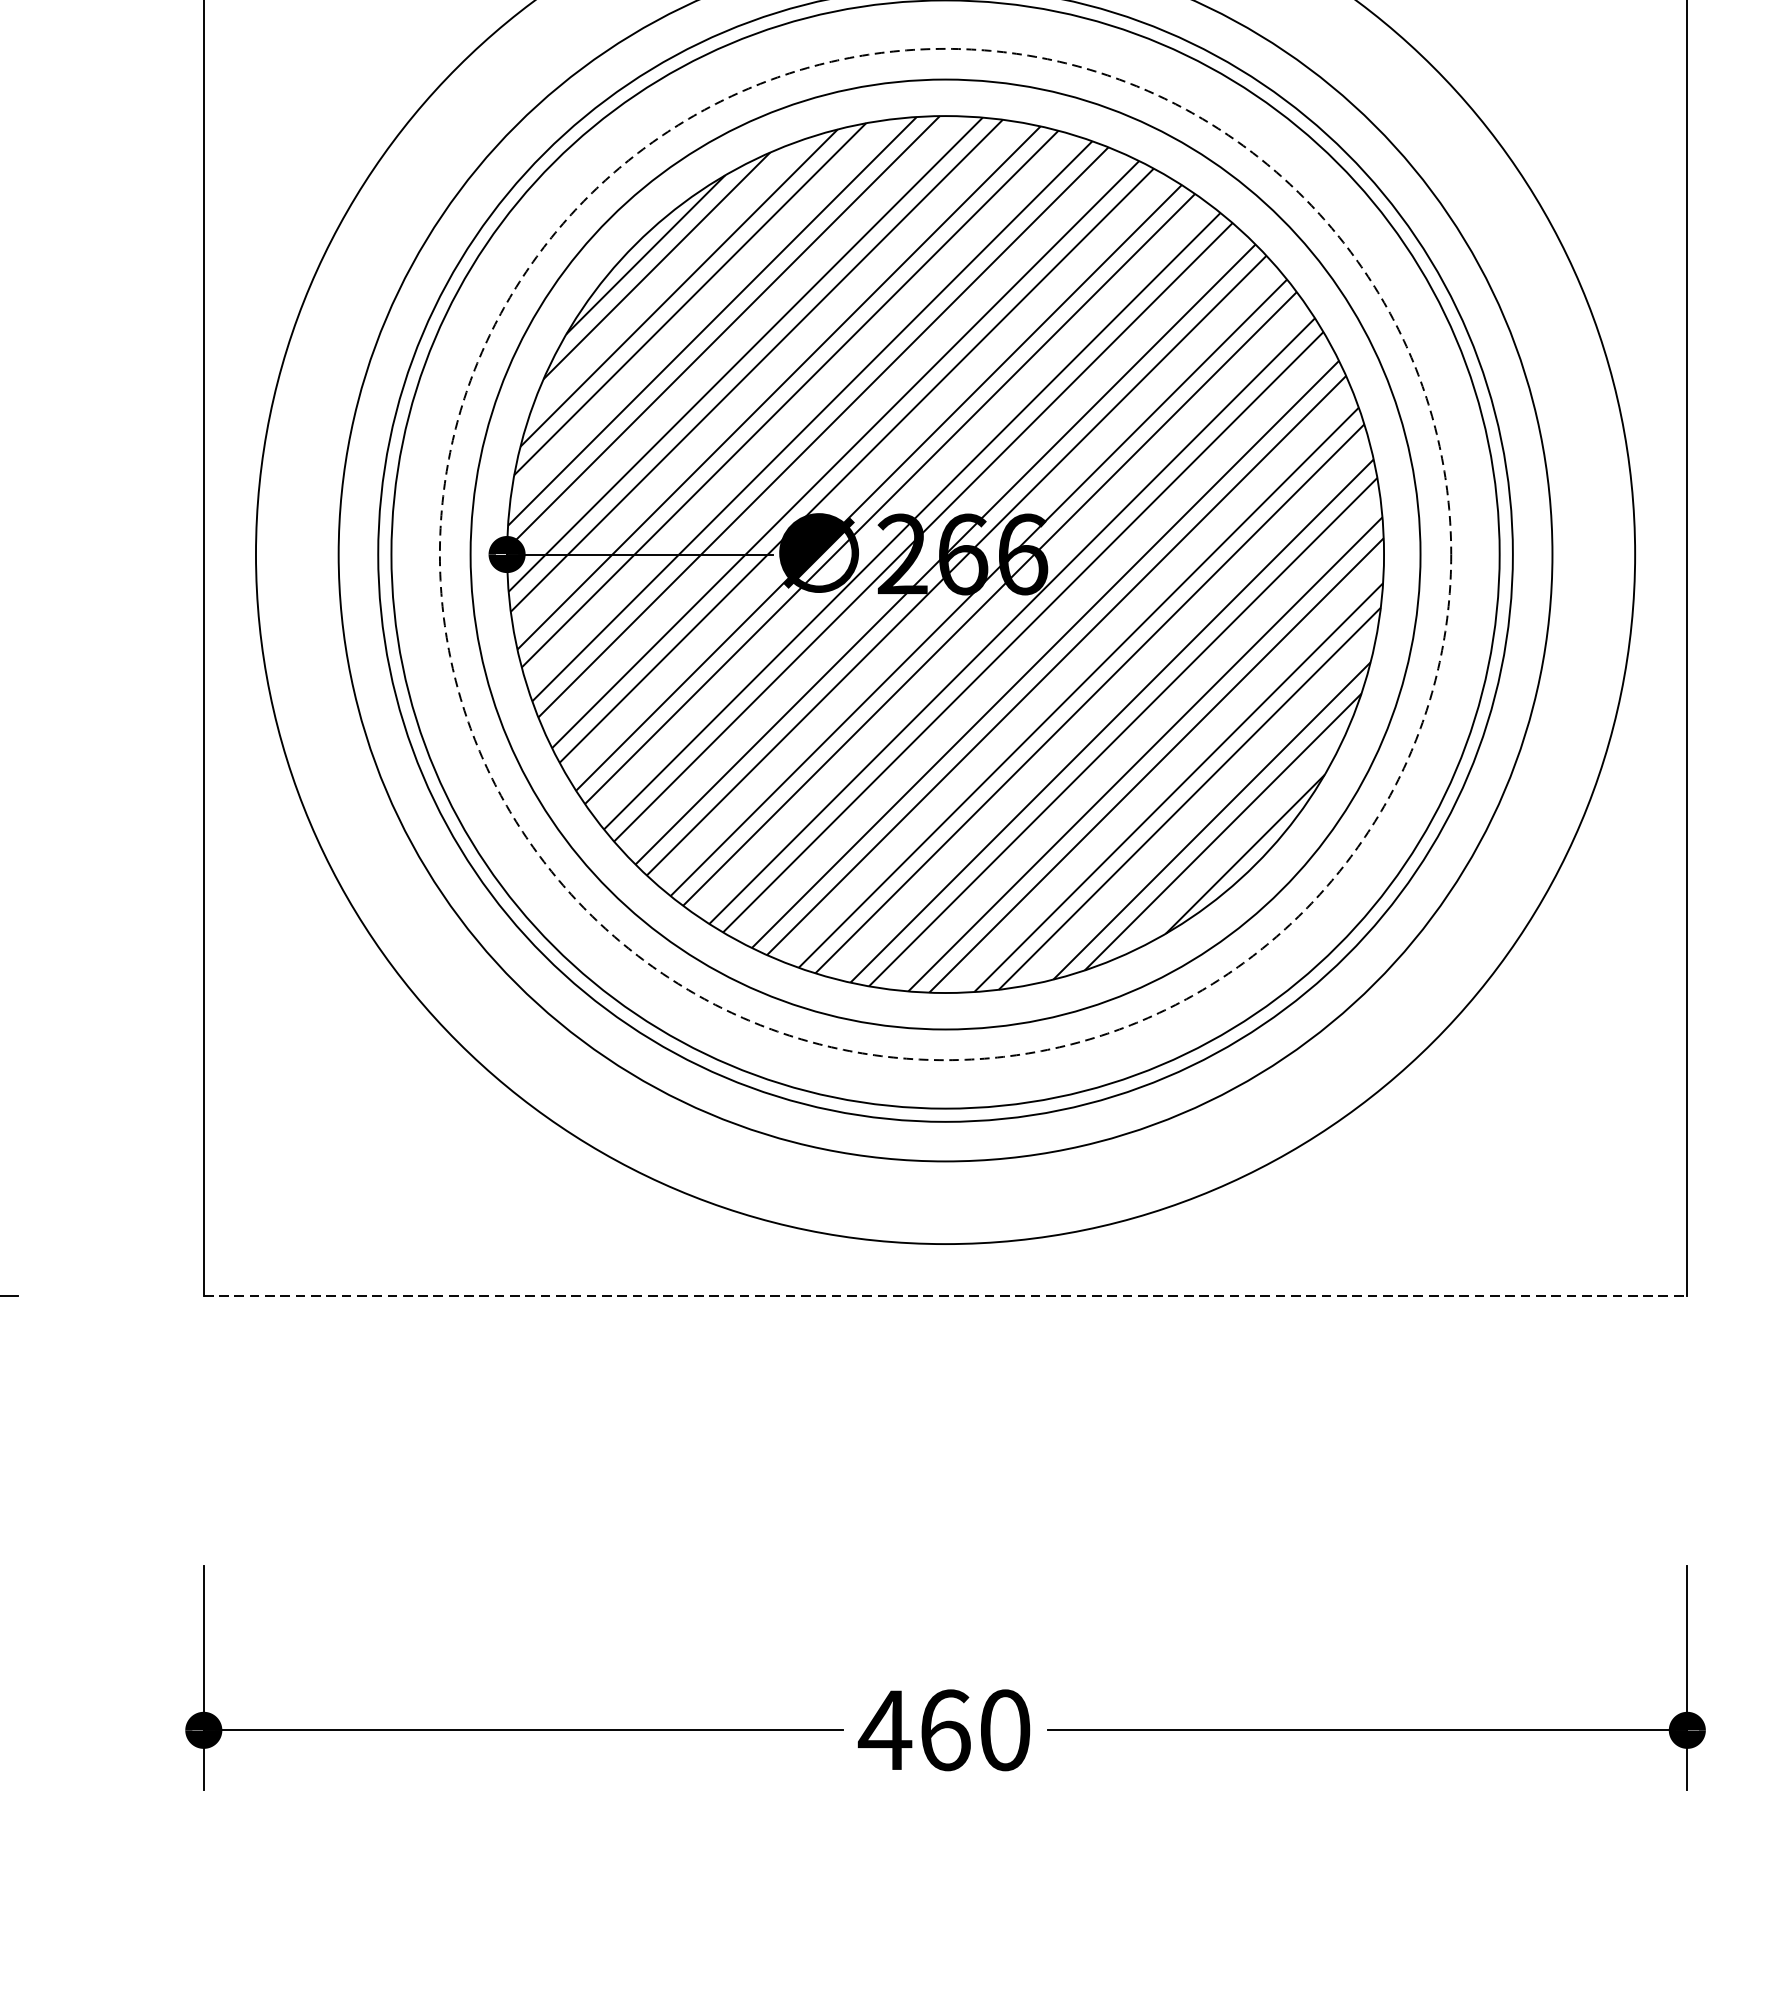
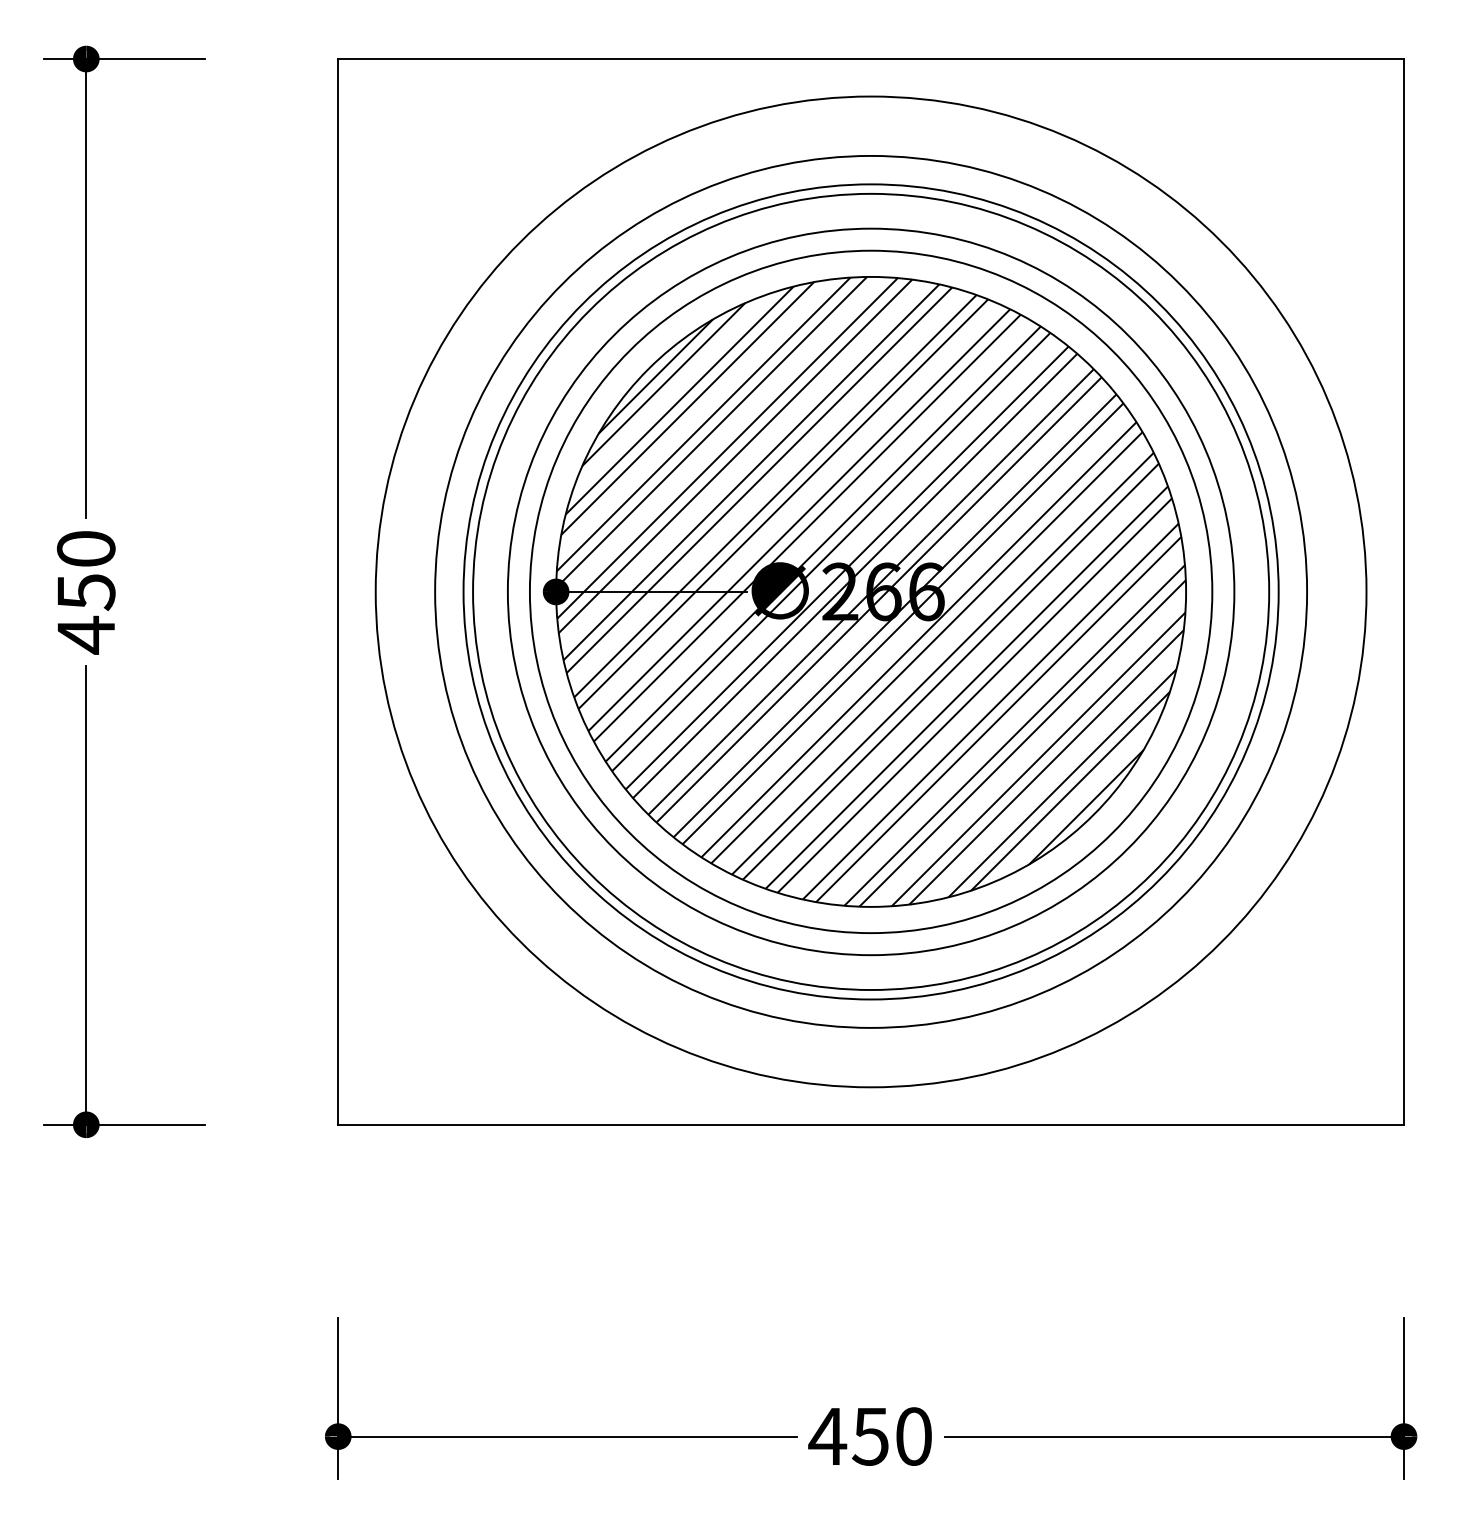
circle: (944, 553) -> (870, 591), dashed -> solid
line: (946, 1295) -> (871, 1124), dashed -> solid
text: (944, 1730) -> (870, 1436), 460 -> 450

